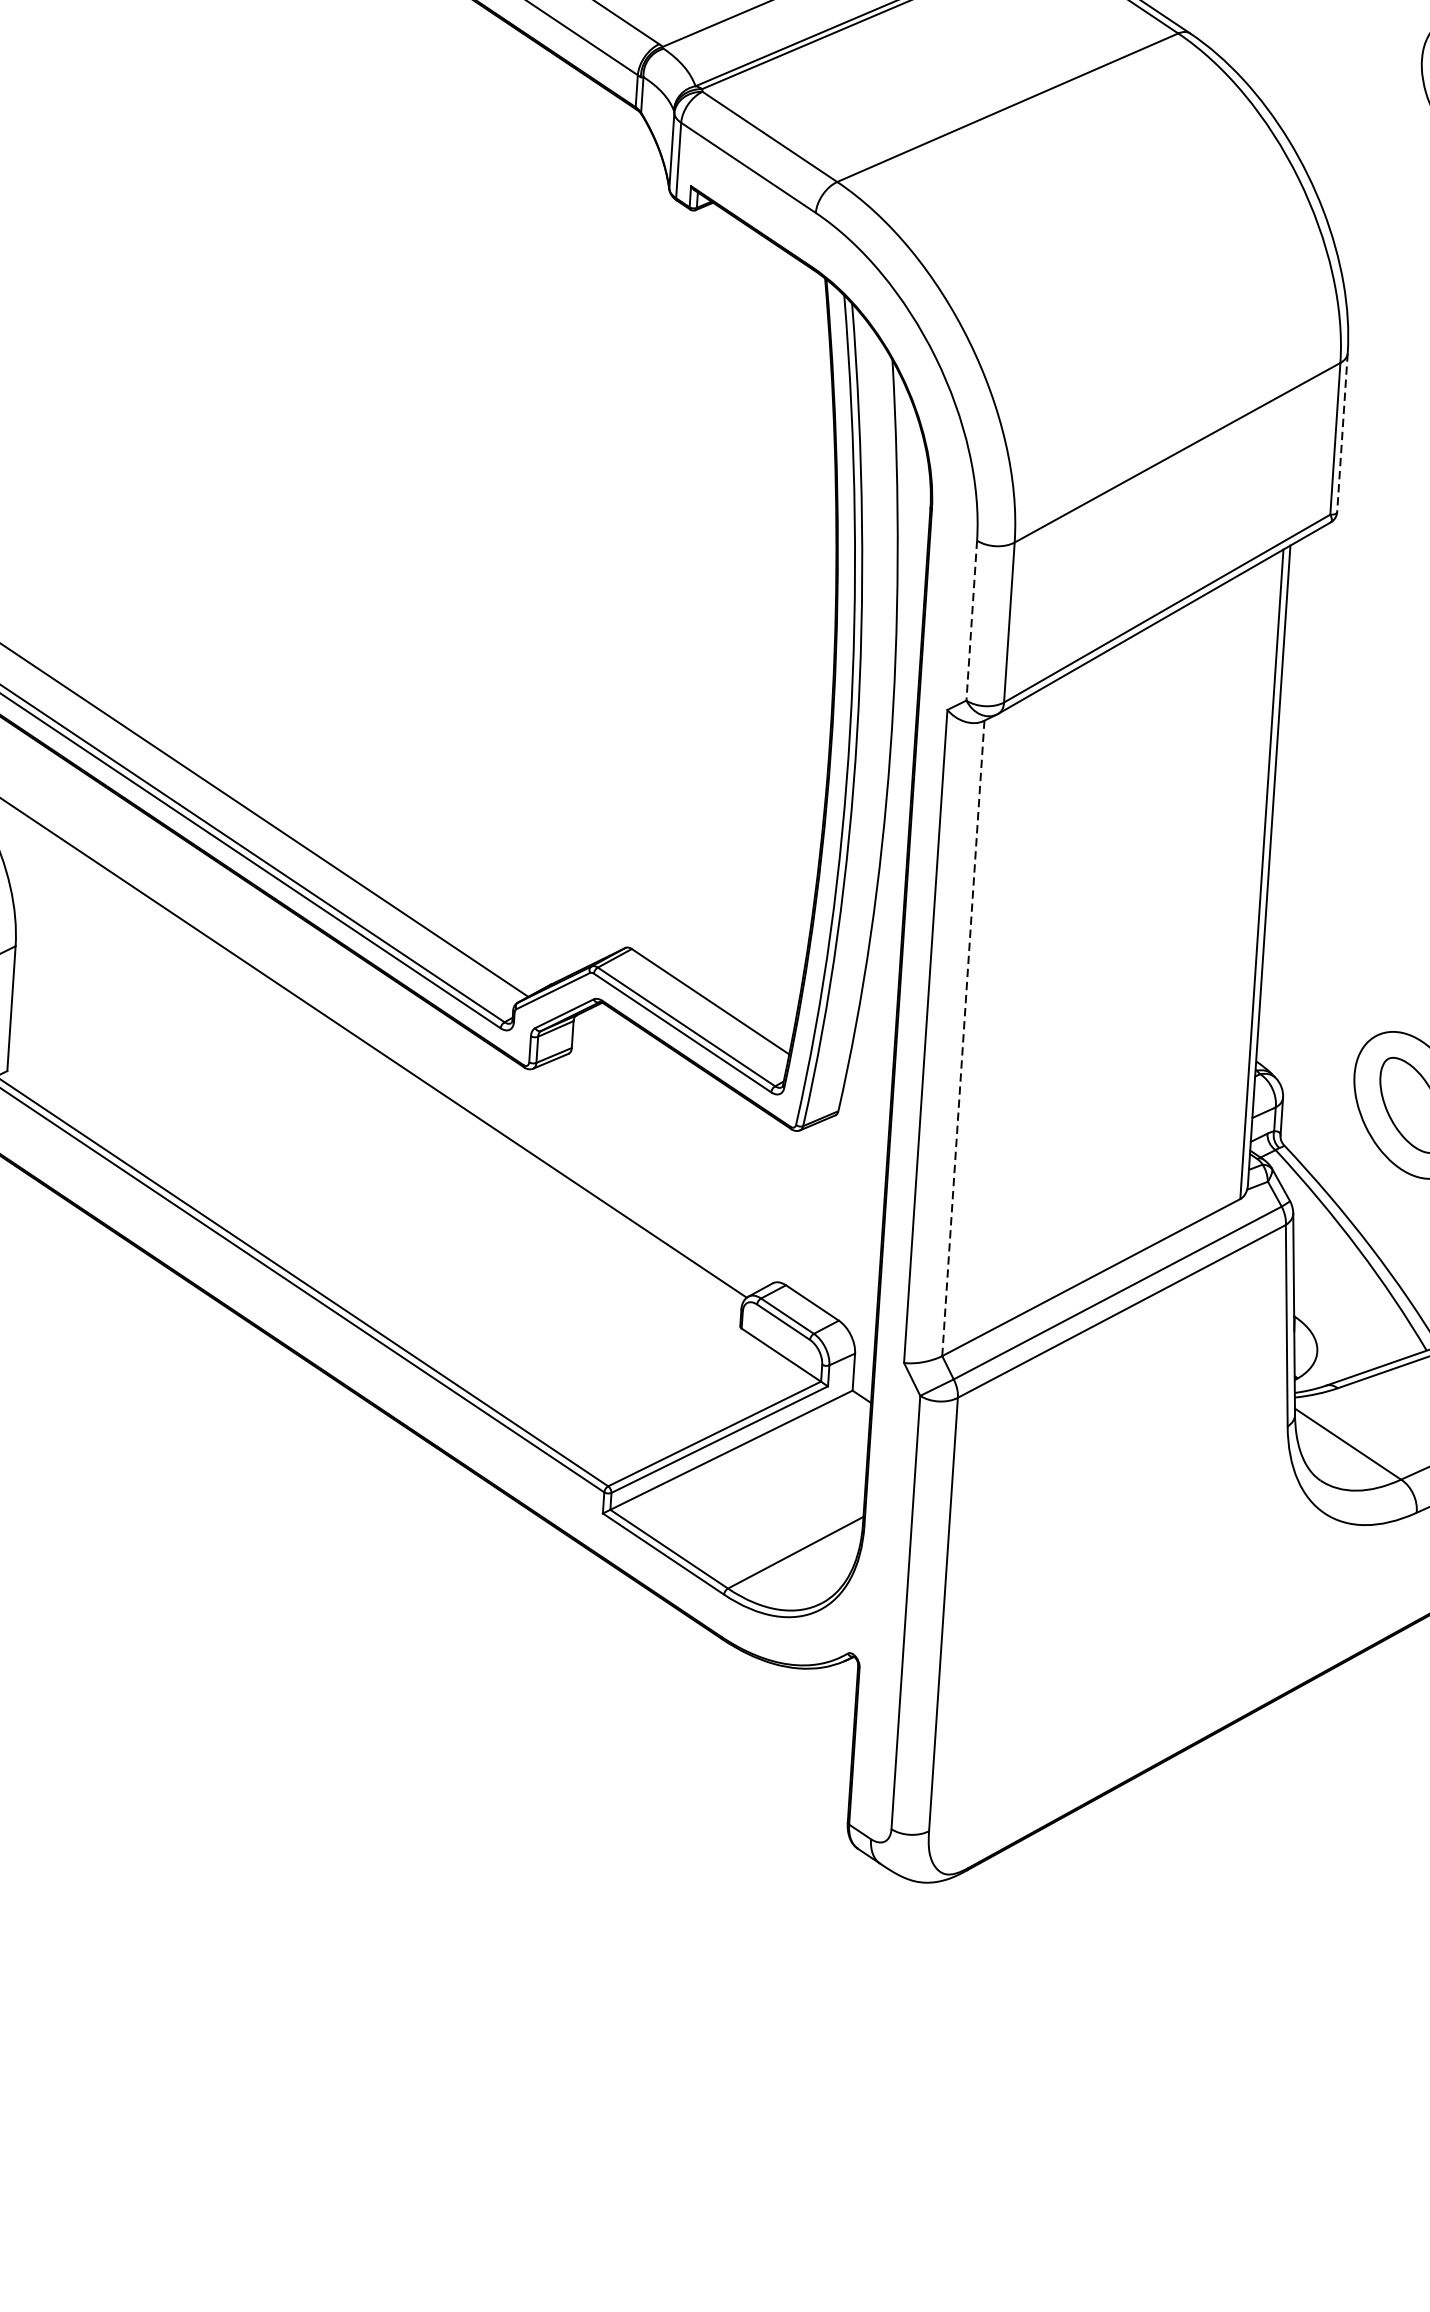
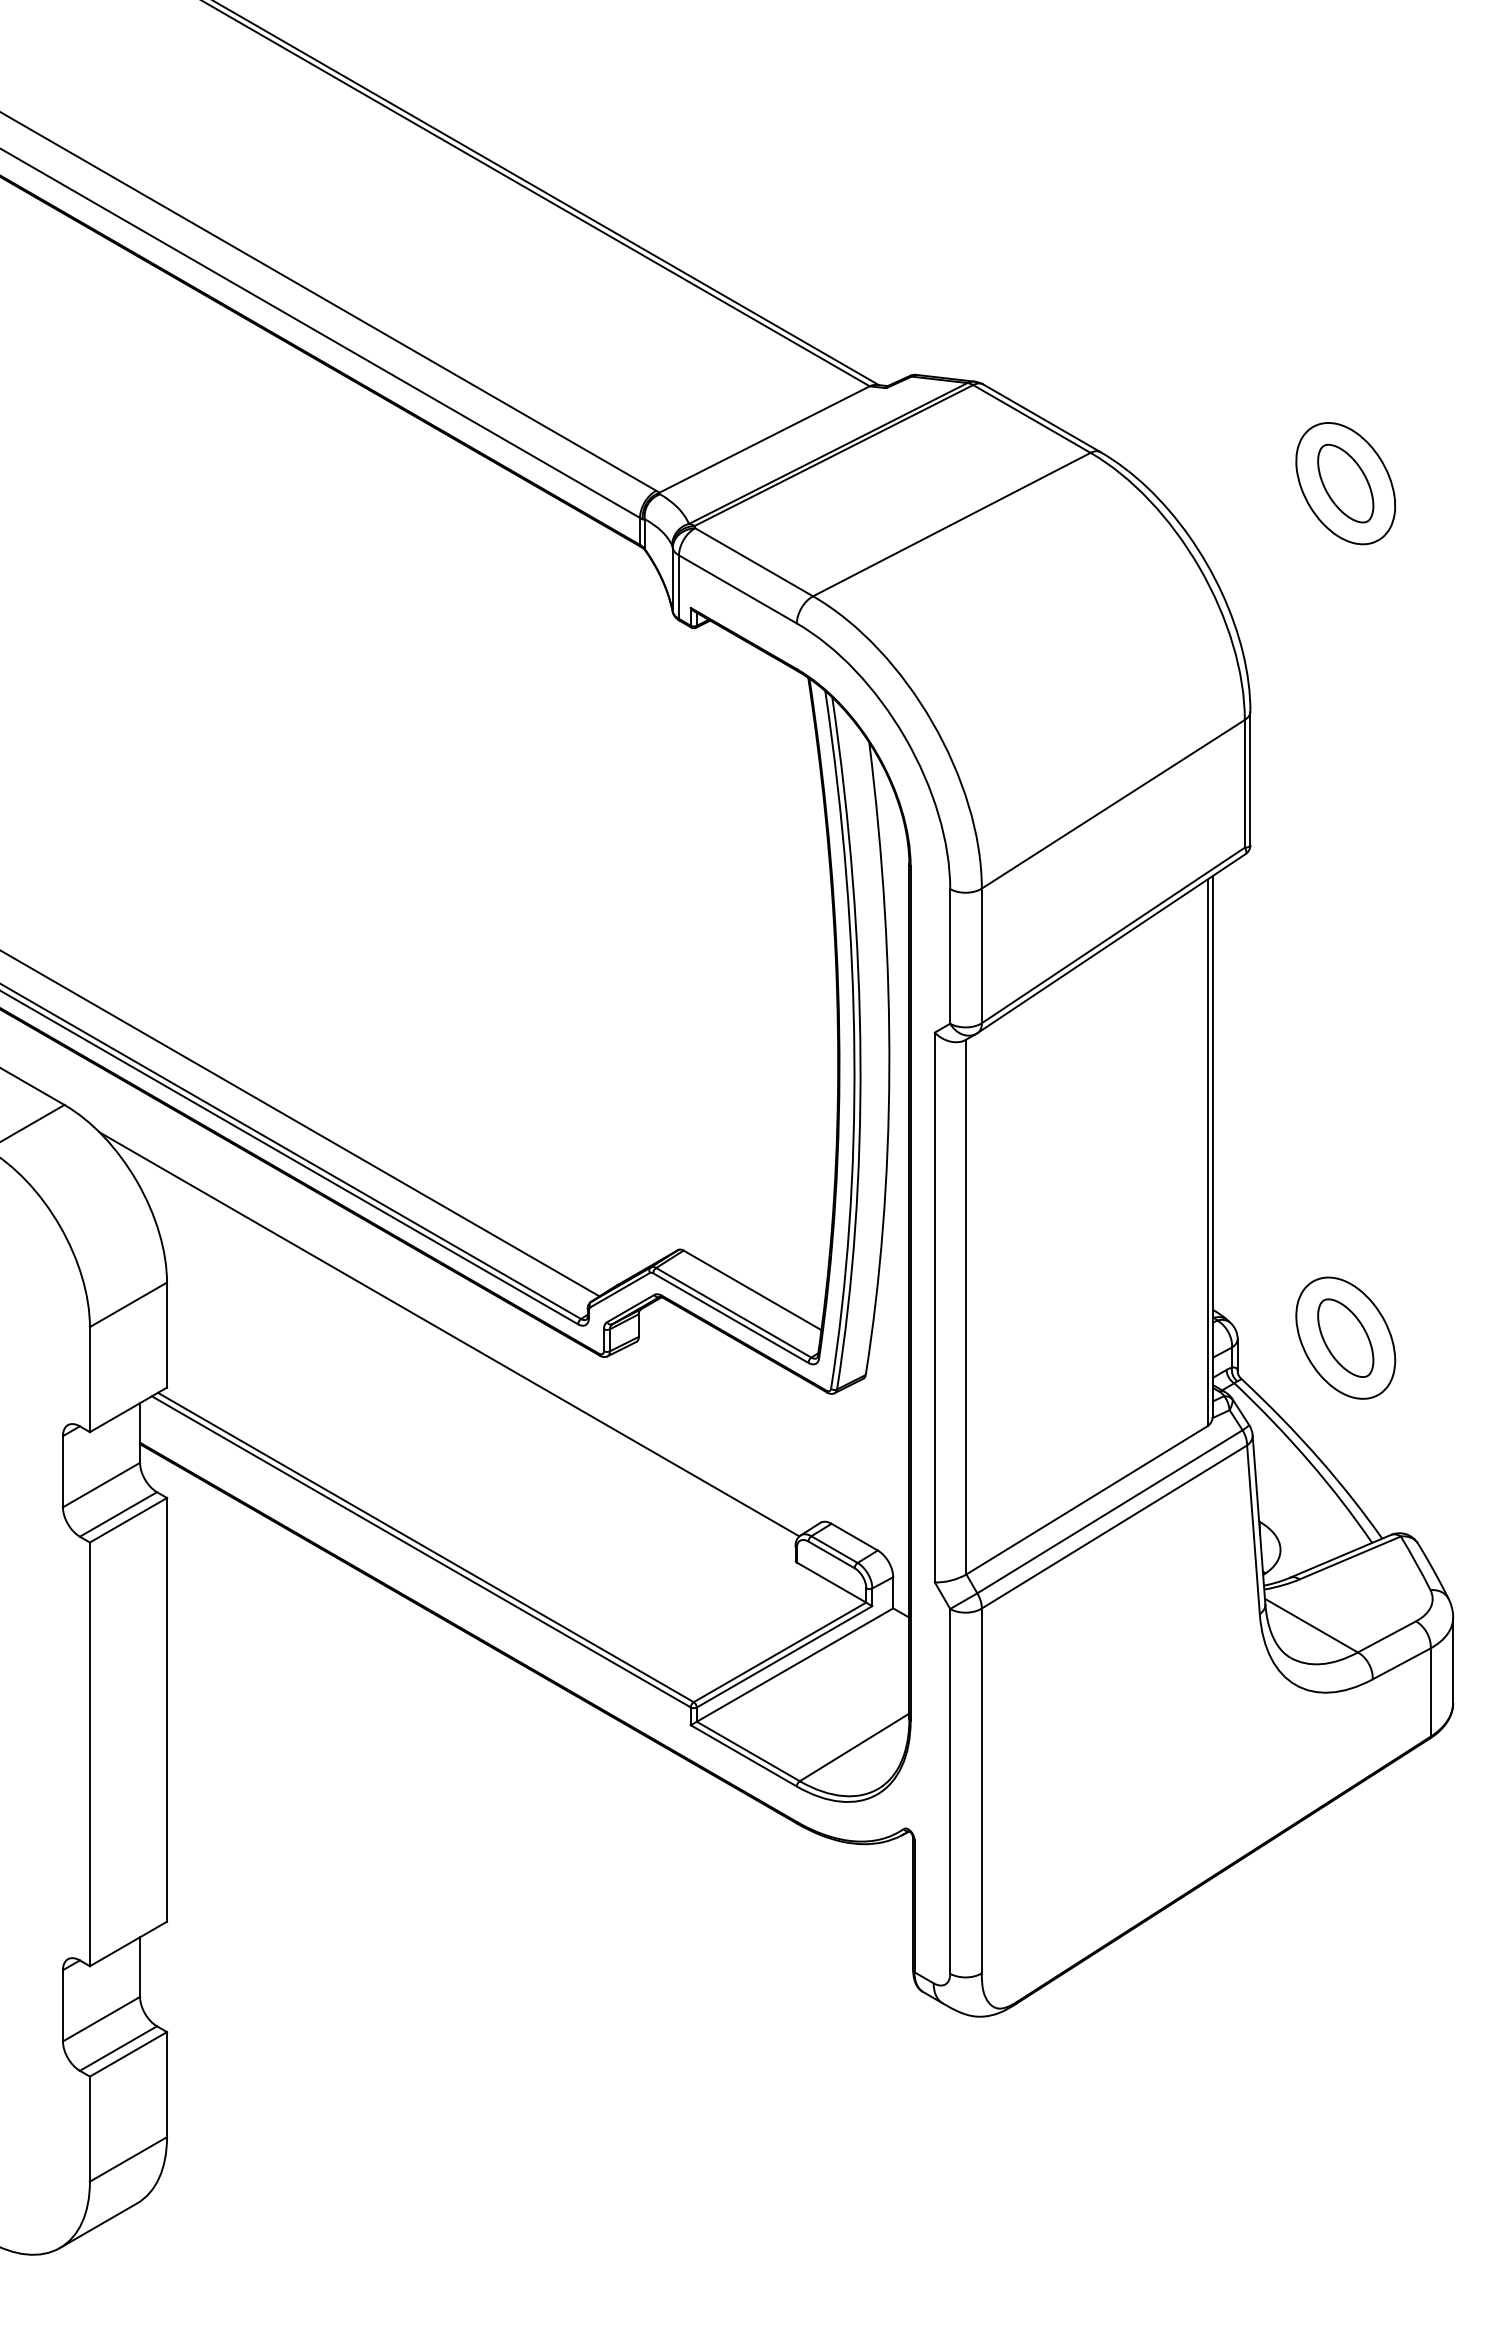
line: (1342, 432) -> (1250, 778), dashed -> solid
line: (972, 620) -> (950, 956), dashed -> solid
line: (963, 1037) -> (966, 1306), dashed -> solid

